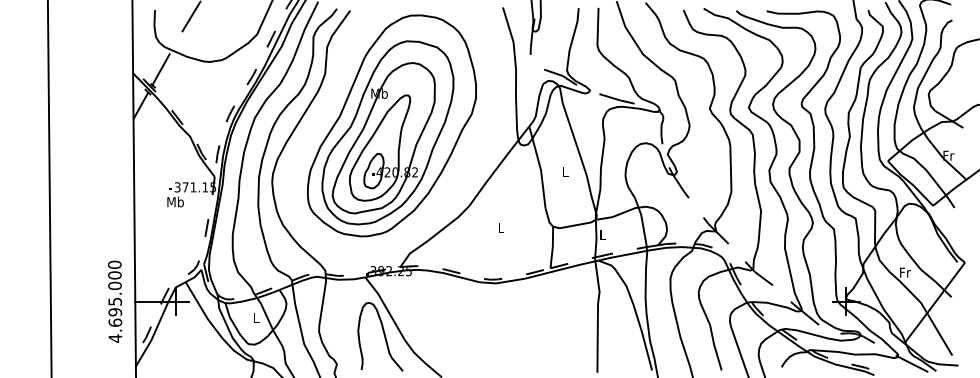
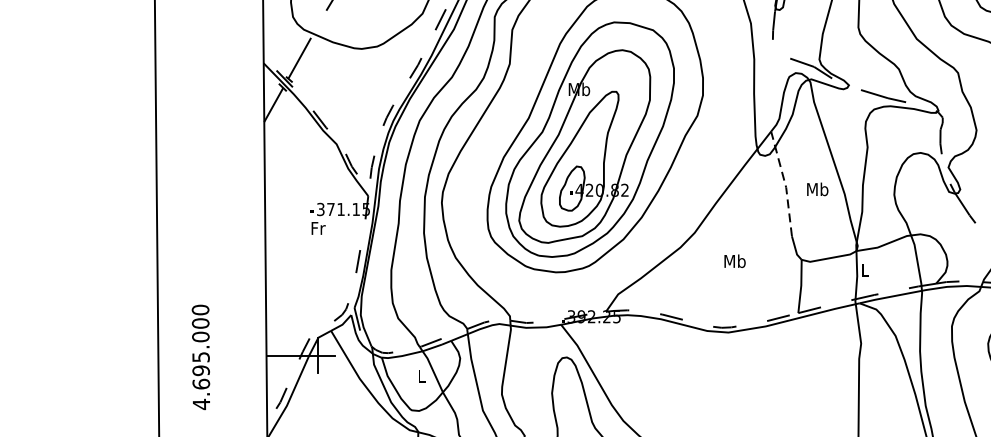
line: (540, 167) -> (785, 184), solid -> dashed
text: (565, 171) -> (817, 189), L -> Mb
text: (175, 201) -> (318, 227), Mb -> Fr
text: (500, 227) -> (734, 260), L -> Mb
text: (115, 301) -> (201, 356), moved

